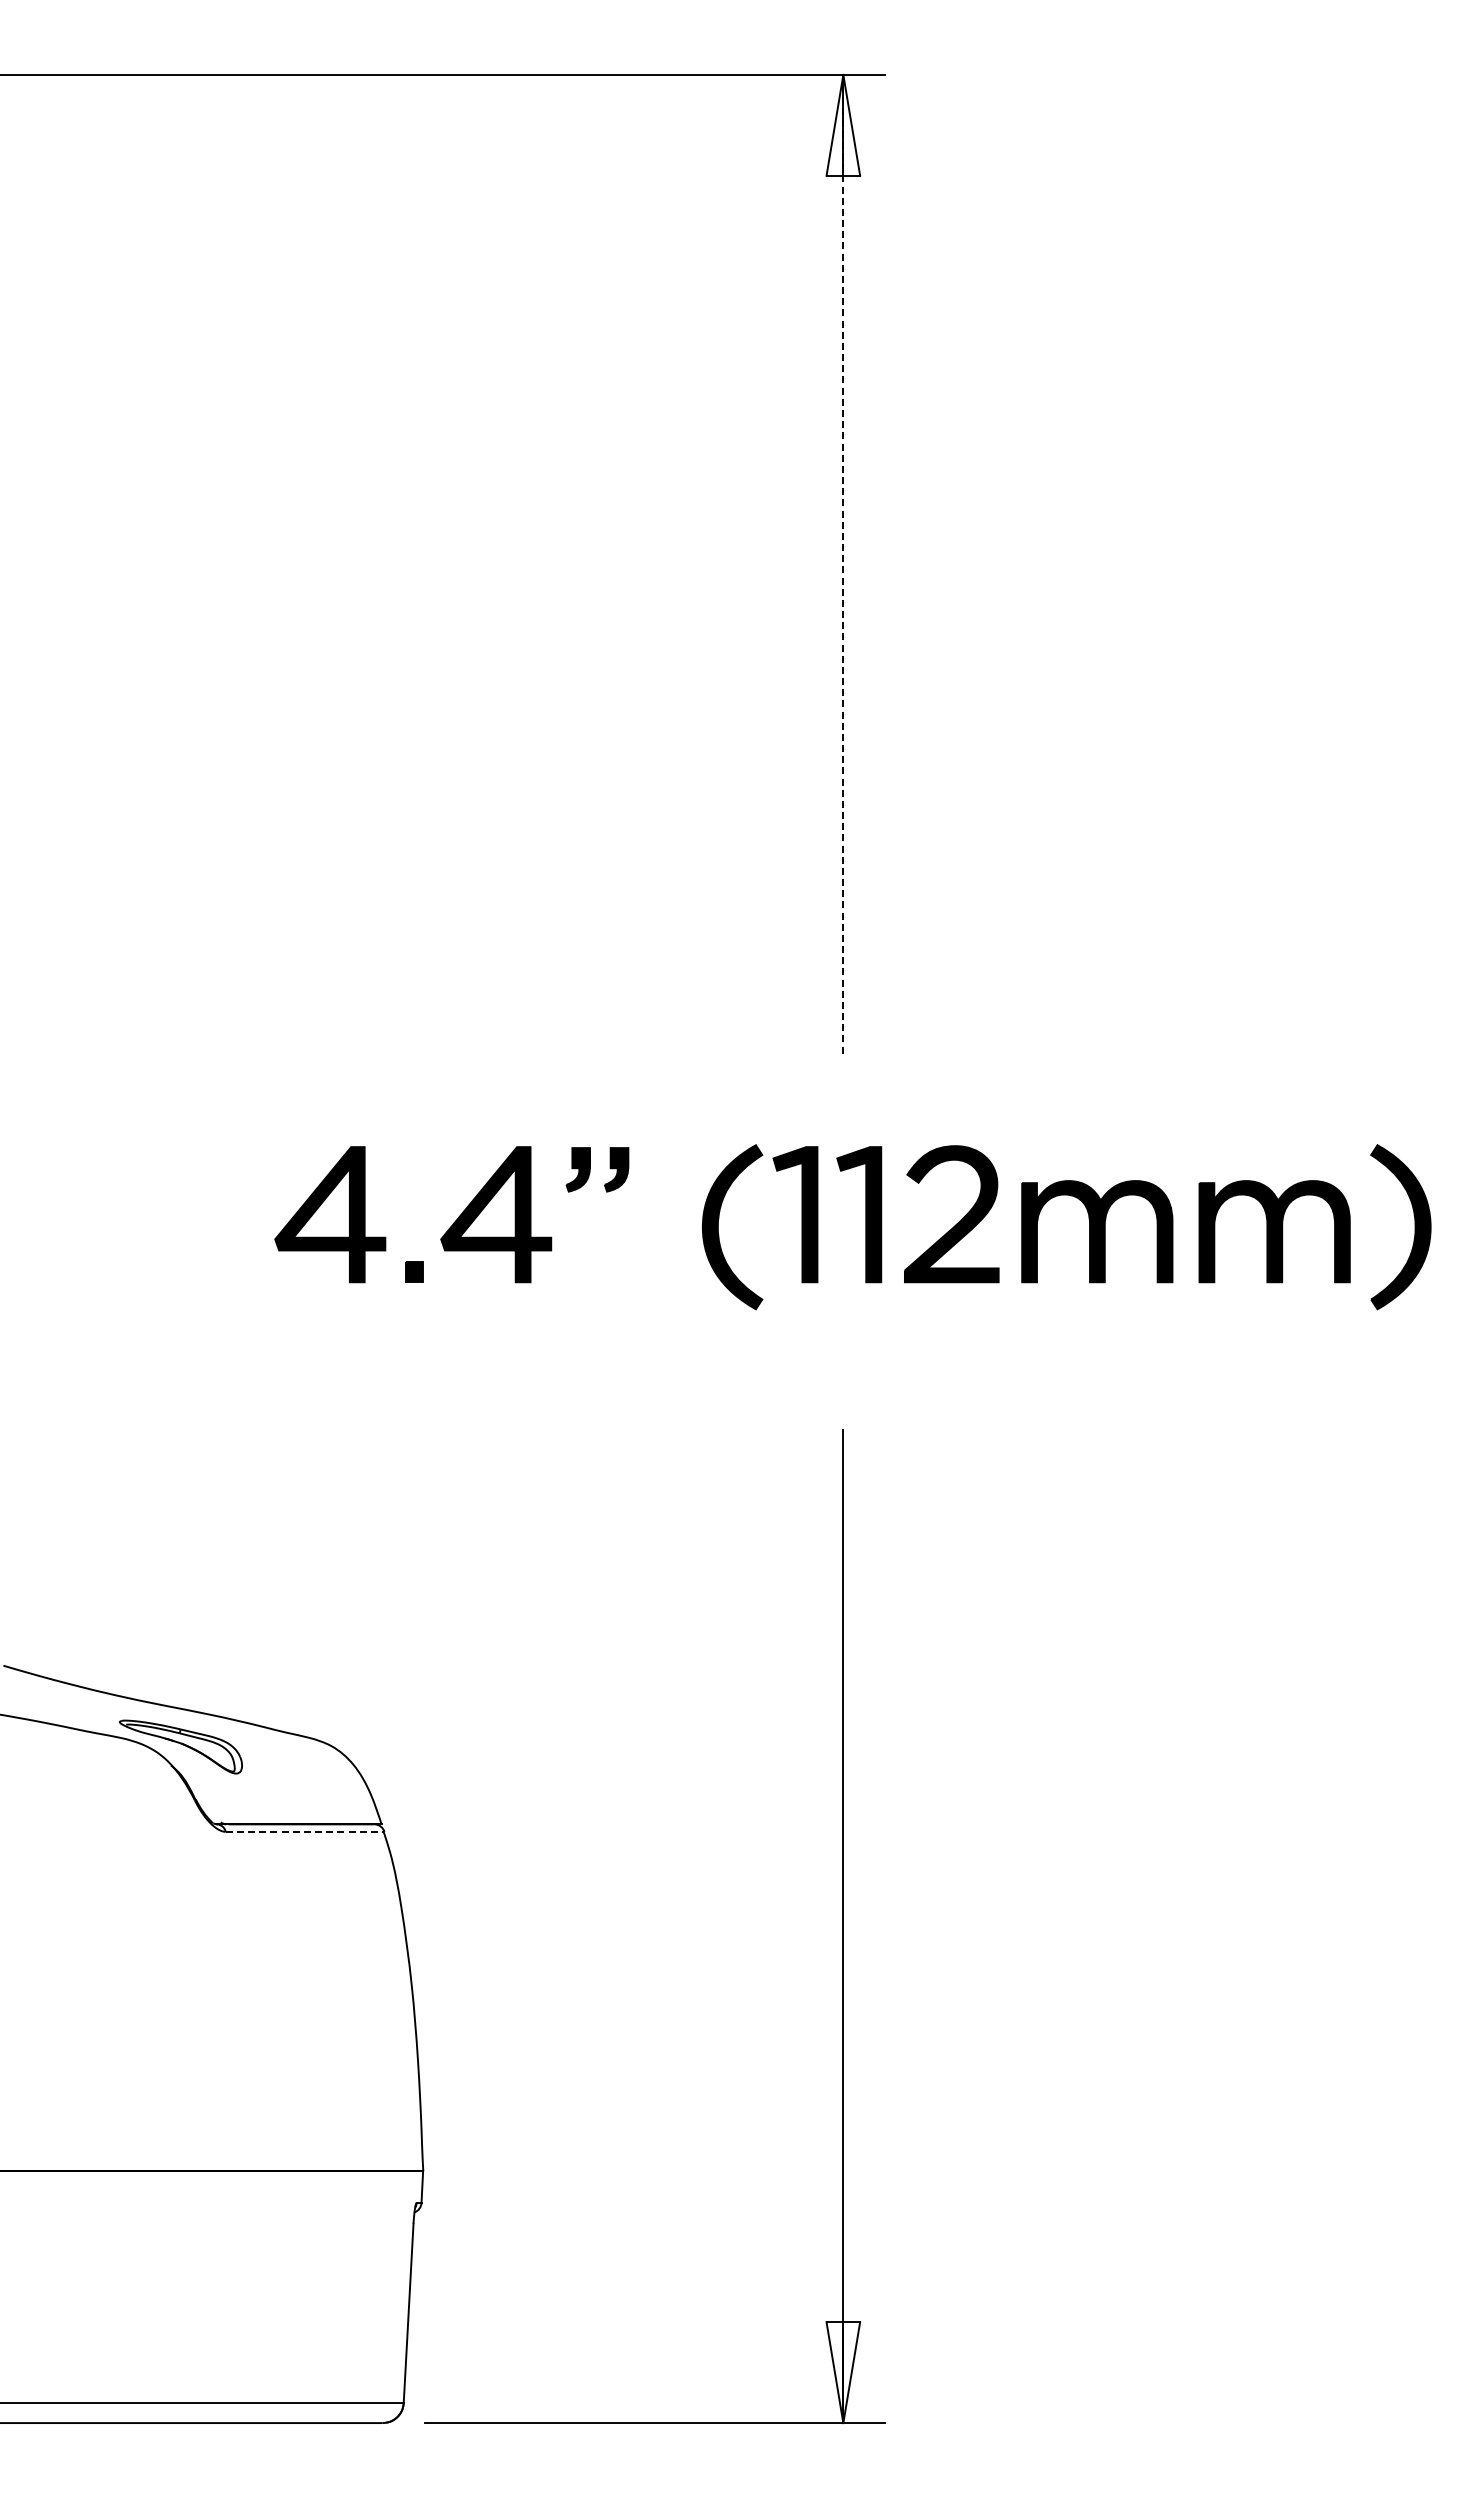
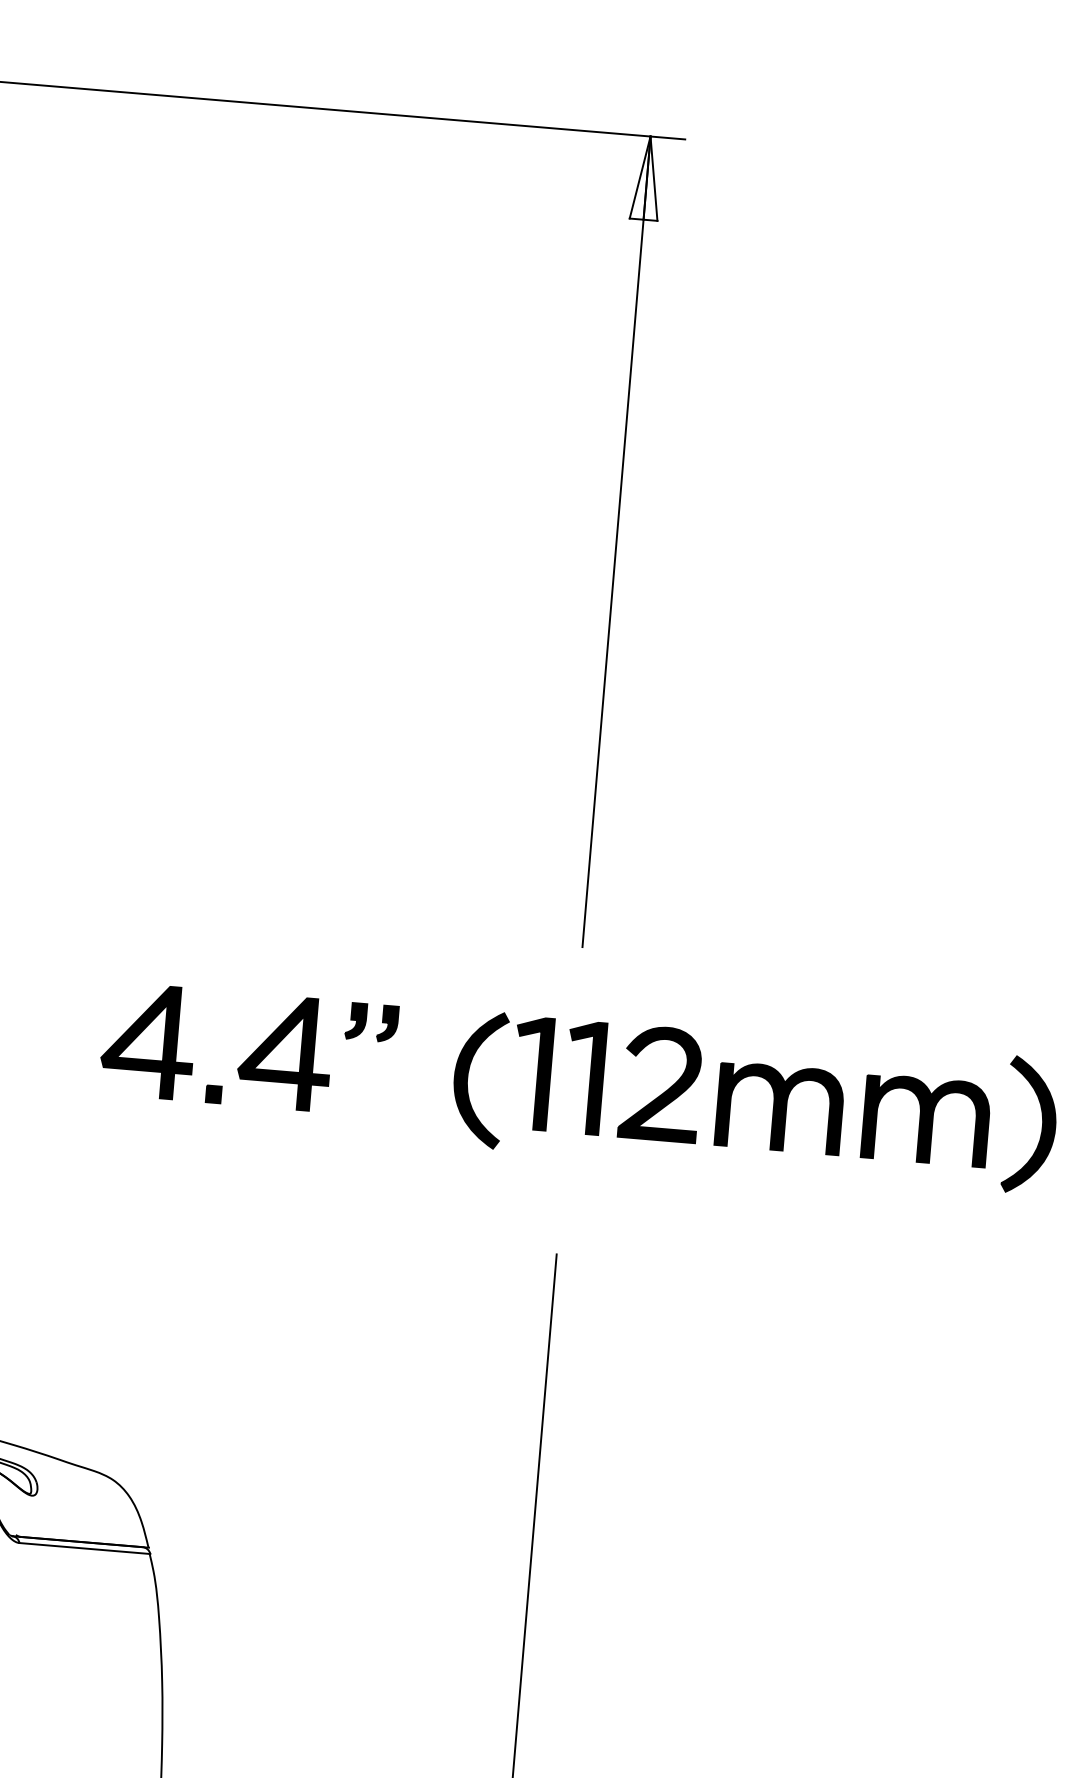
line: (843, 566) -> (616, 542), dashed -> solid
line: (305, 1831) -> (85, 1548), dashed -> solid

